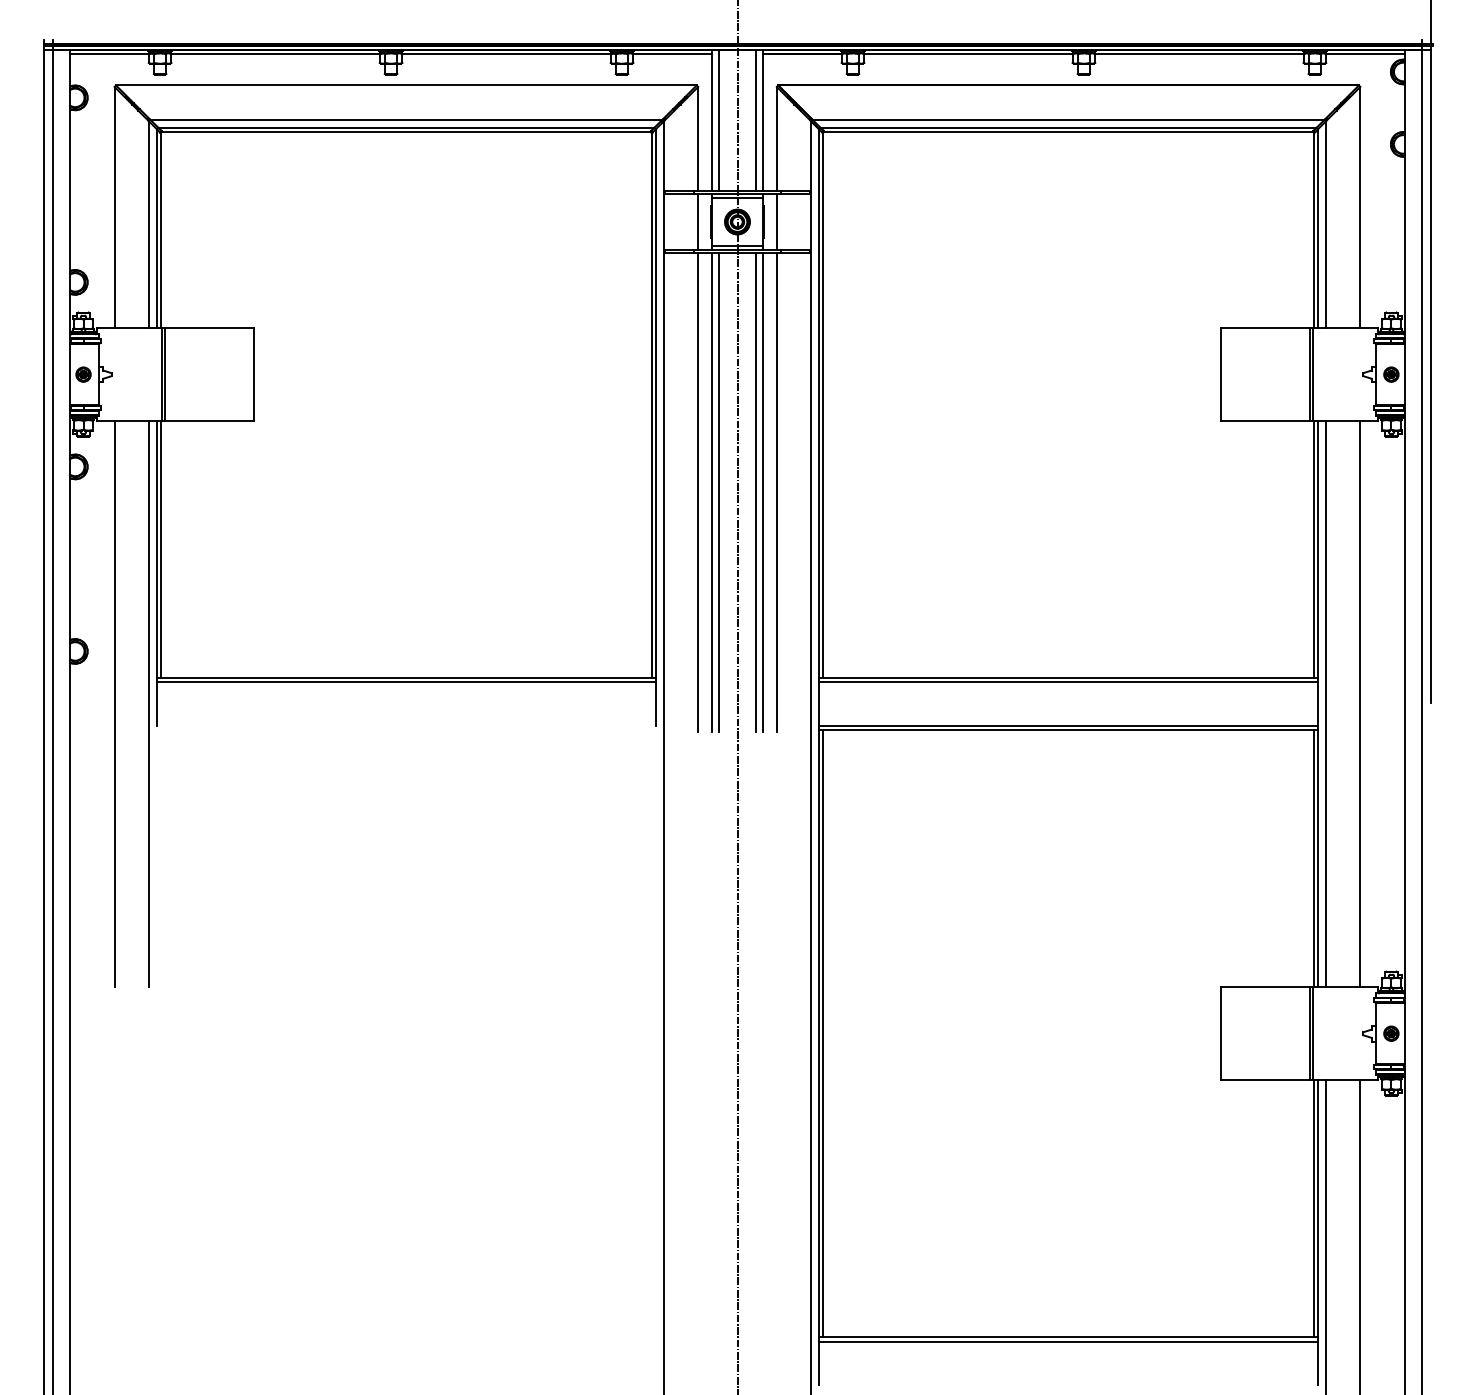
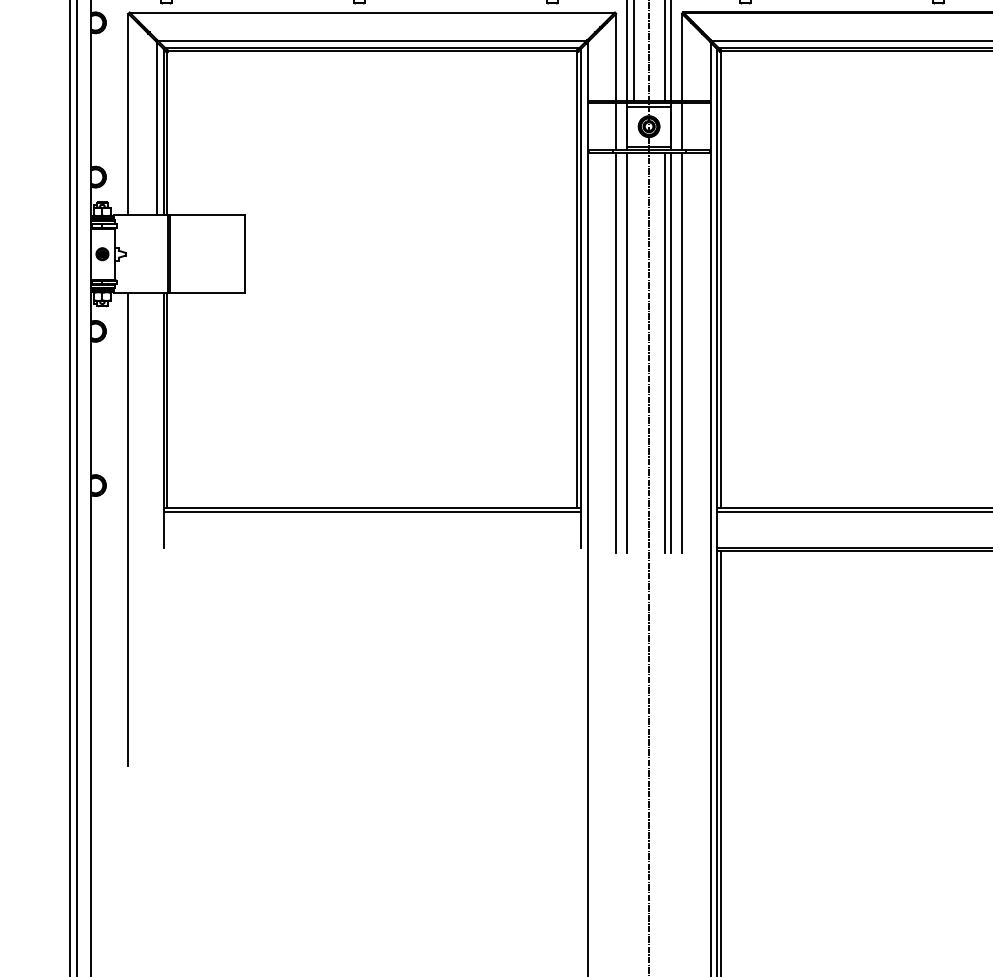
line: (718, 492) -> (633, 352), removed
line: (148, 704) -> (156, 529), removed

